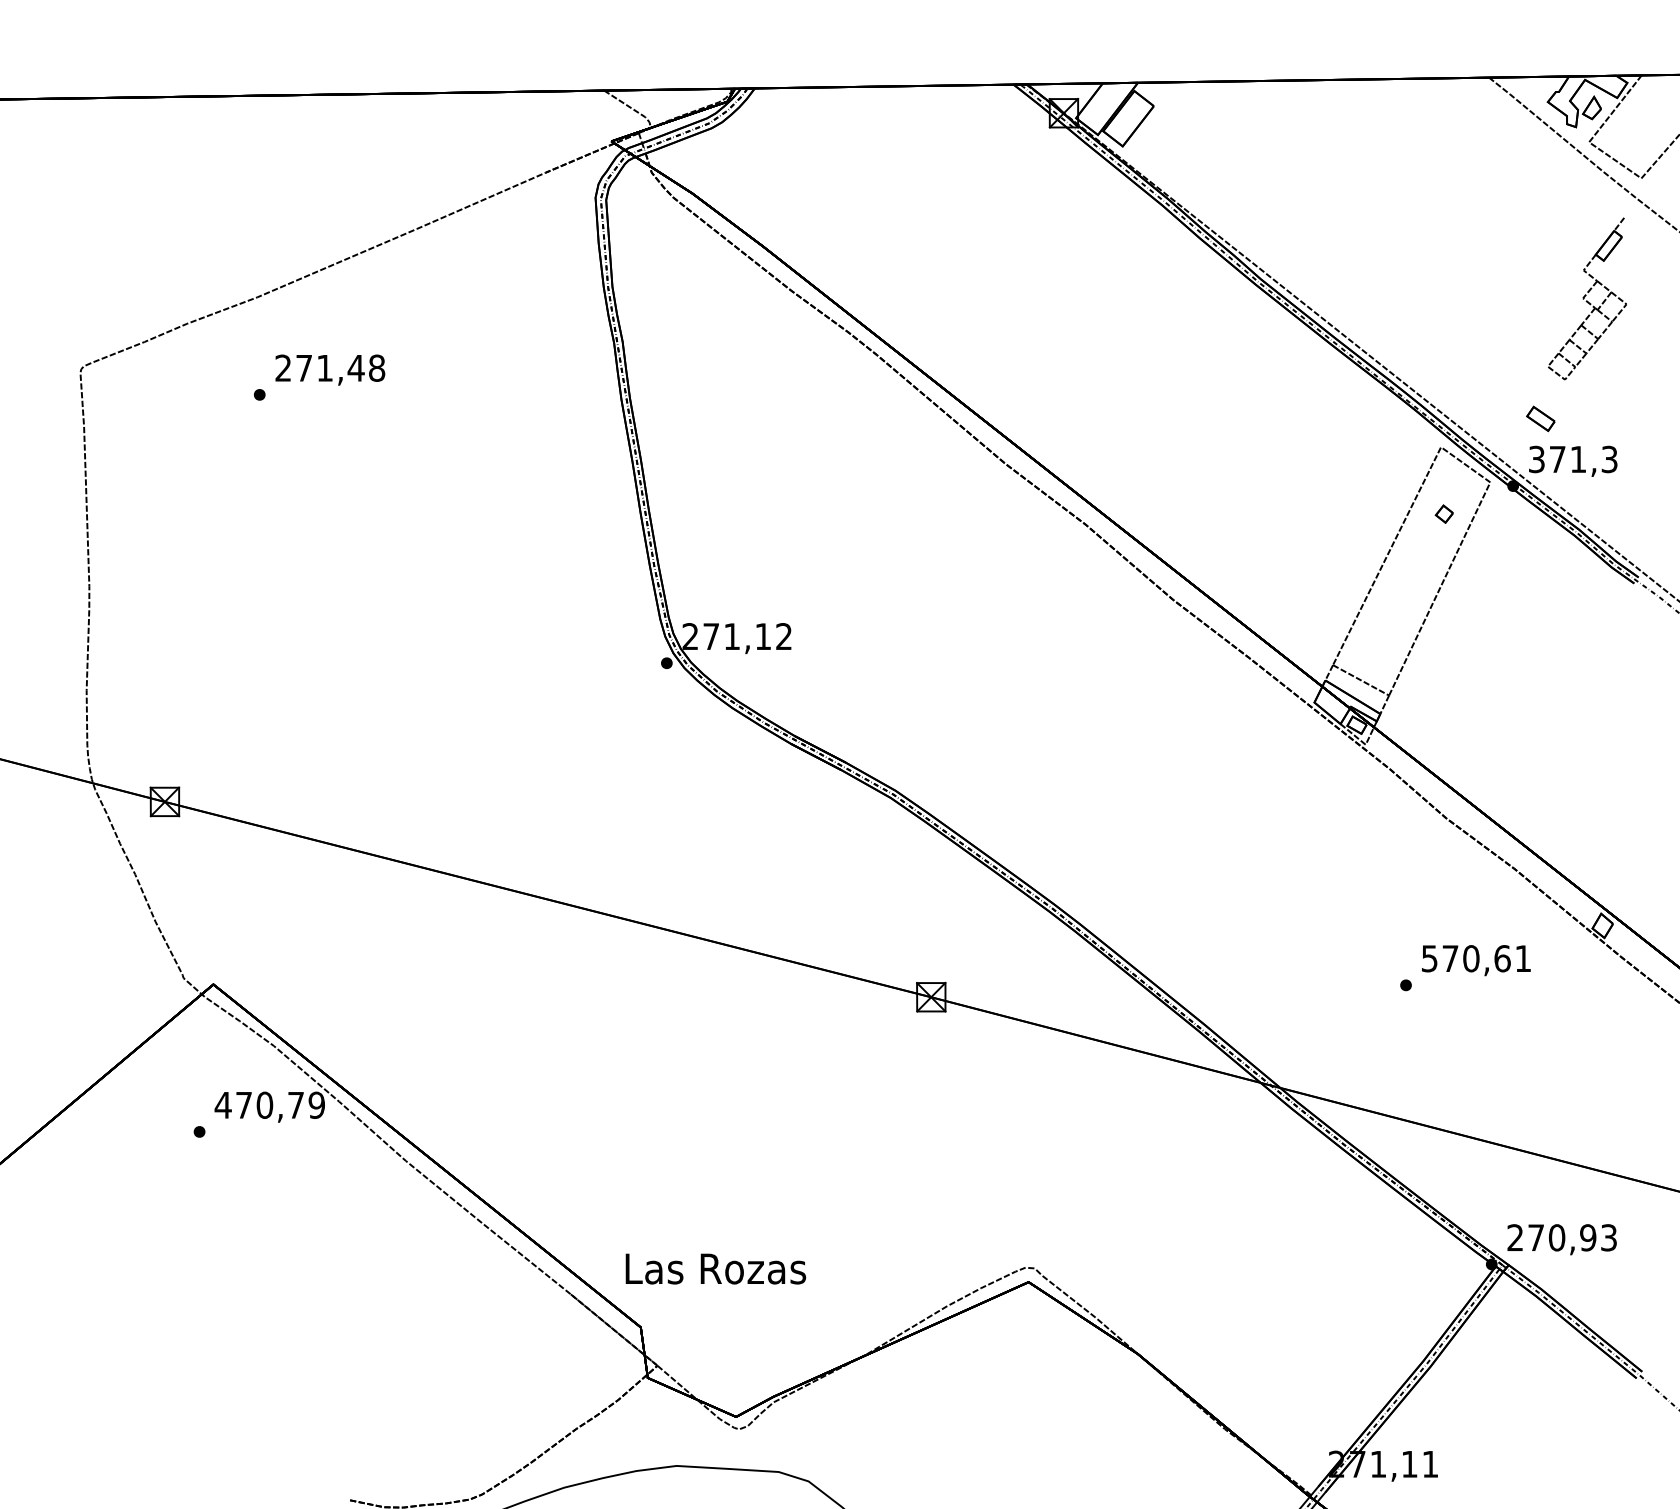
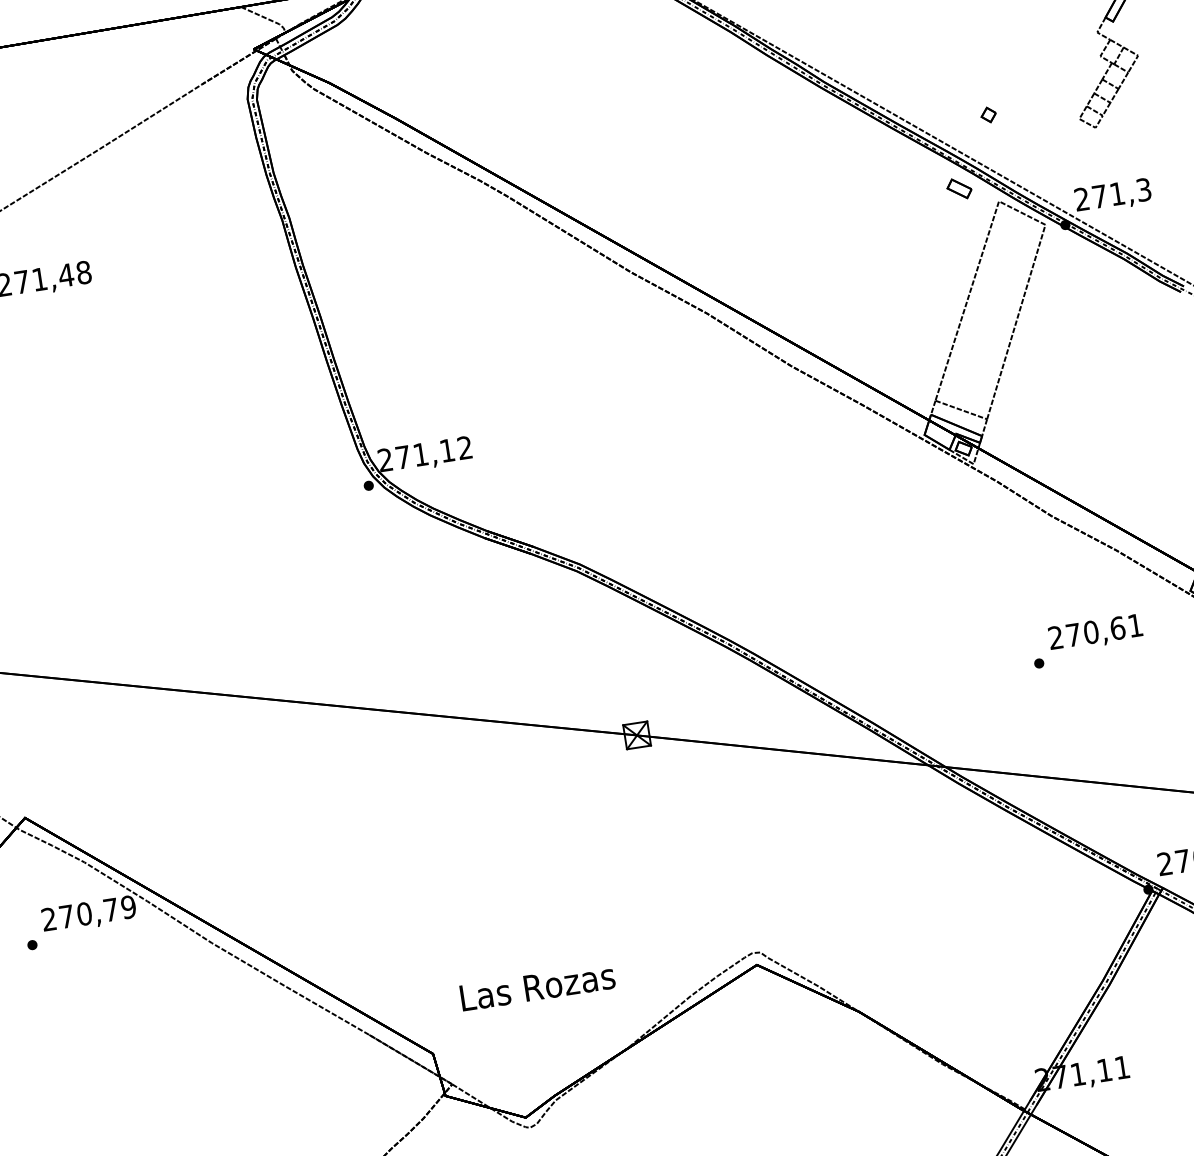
part: (1540, 418) -> (959, 188), moved
text: (1536, 459) -> (1081, 199), 371,3 -> 271,3
part: (1443, 513) -> (987, 114), moved
text: (1429, 958) -> (1055, 637), 570,61 -> 270,61
text: (222, 1104) -> (48, 918), 470,79 -> 270,79
text: (715, 1268) -> (537, 986), moved

